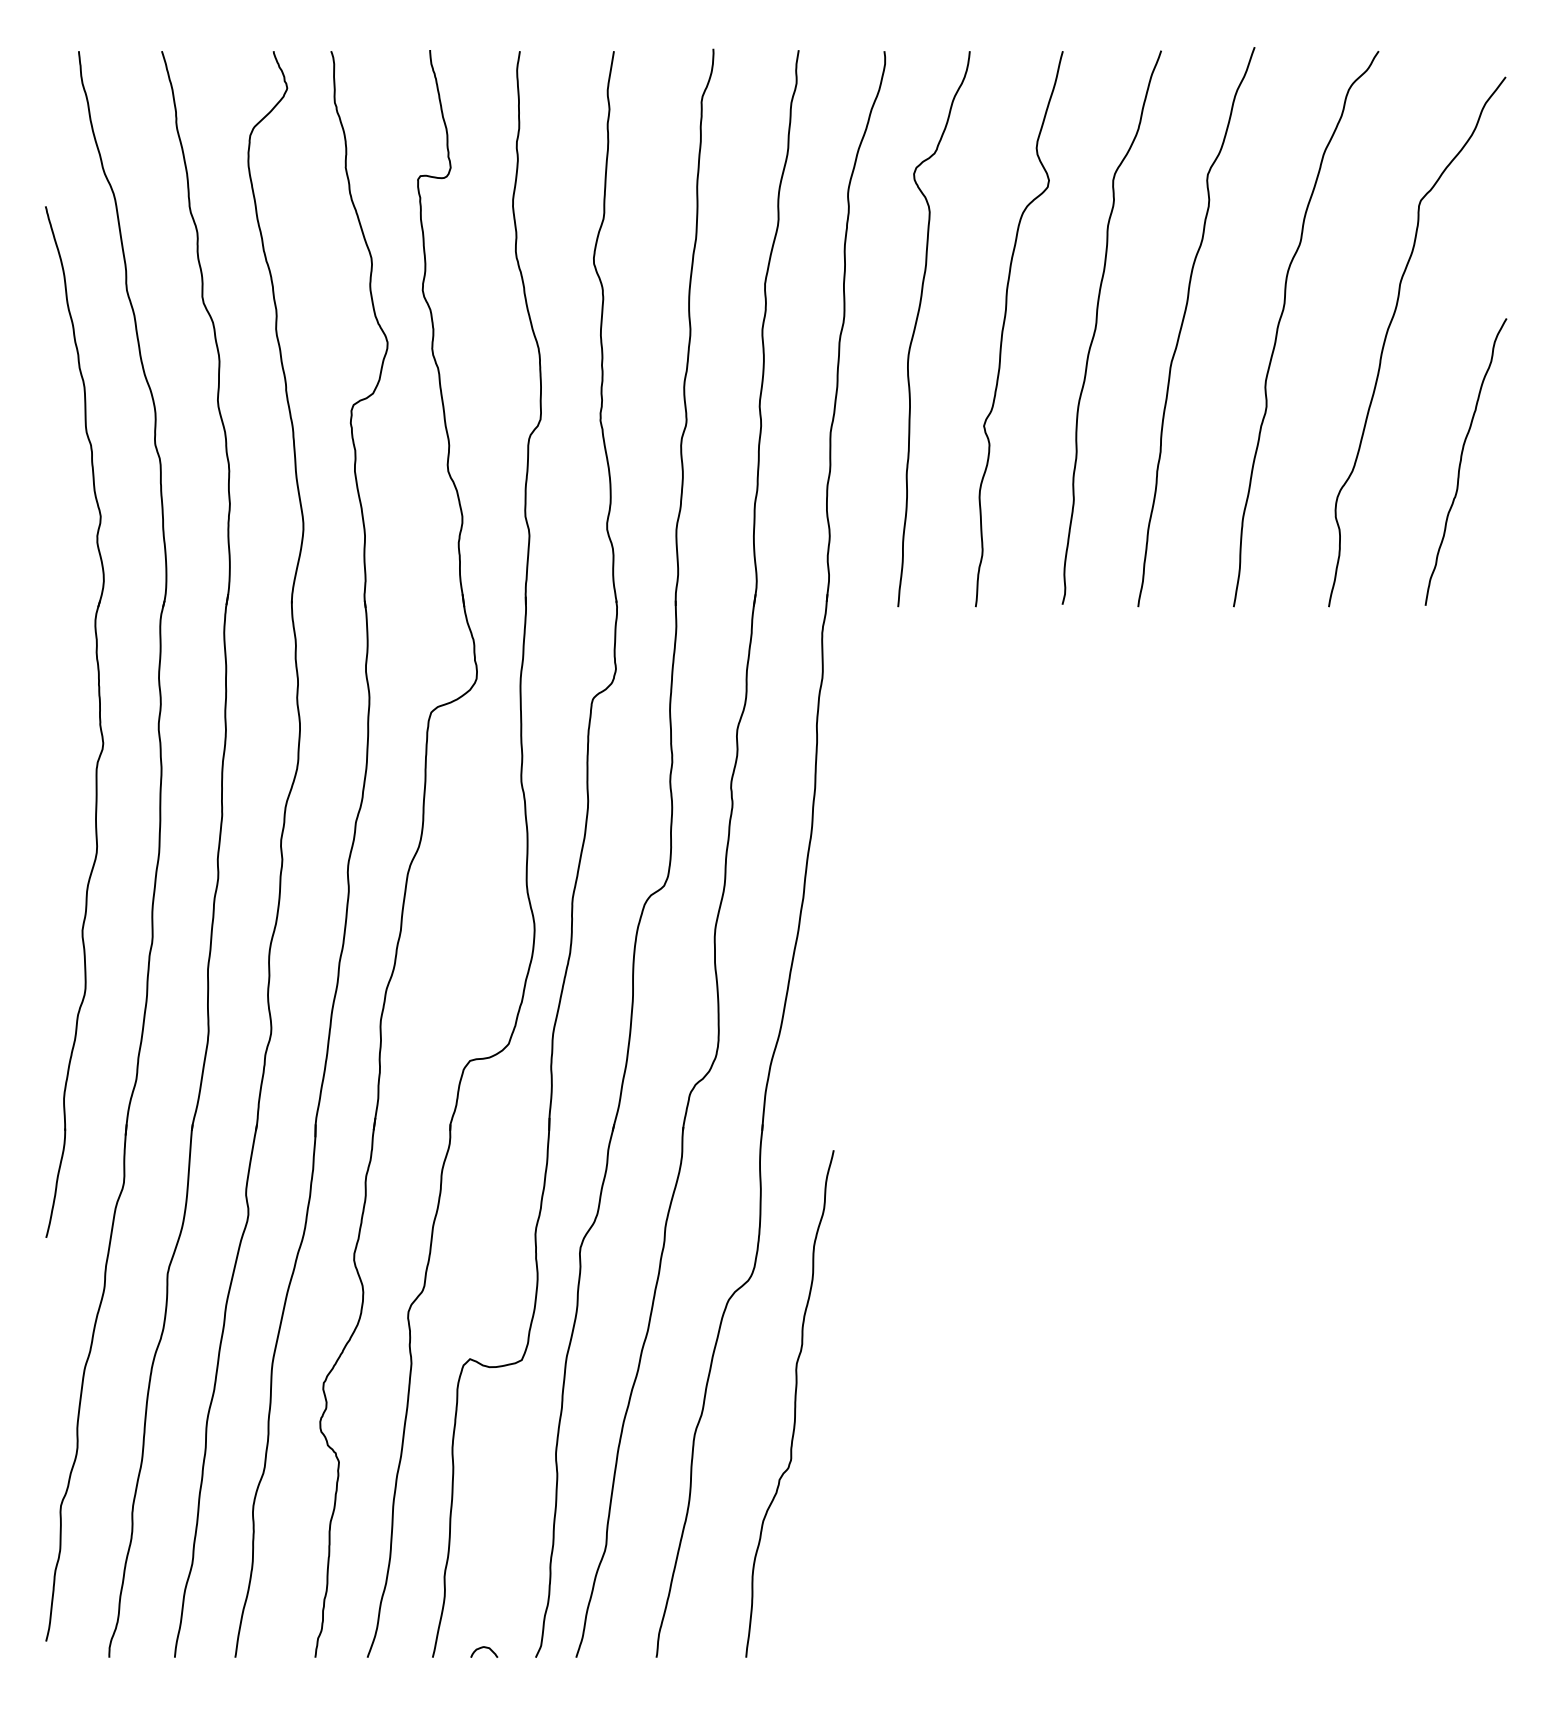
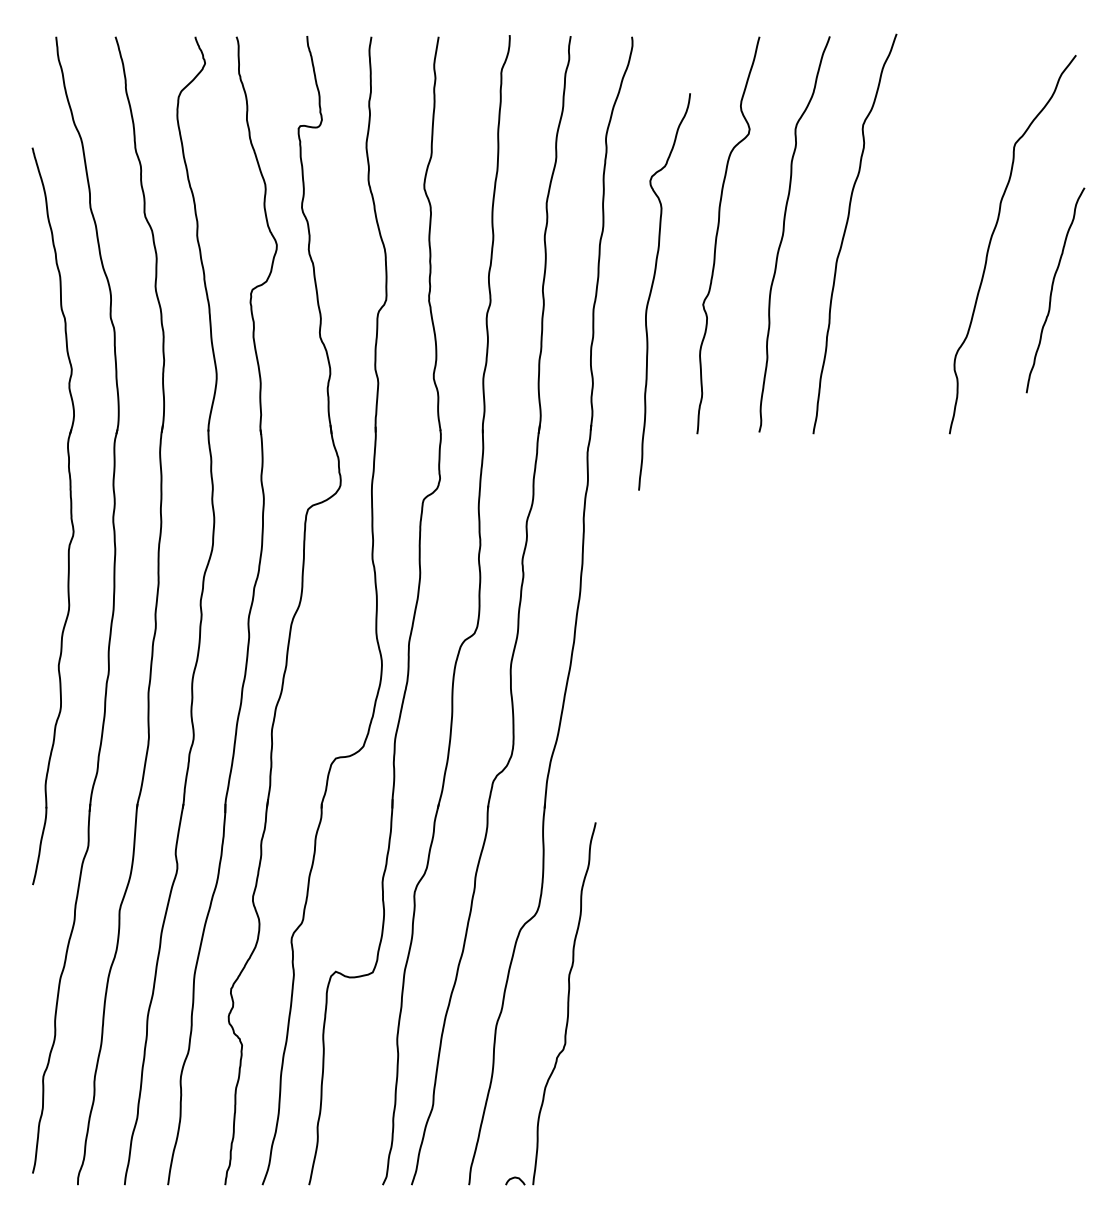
curve: (1282, 316) -> (916, 226), removed
curve: (916, 326) -> (652, 290), moved
curve: (1461, 461) -> (1052, 290), moved
curve: (485, 1648) -> (516, 1178), moved

